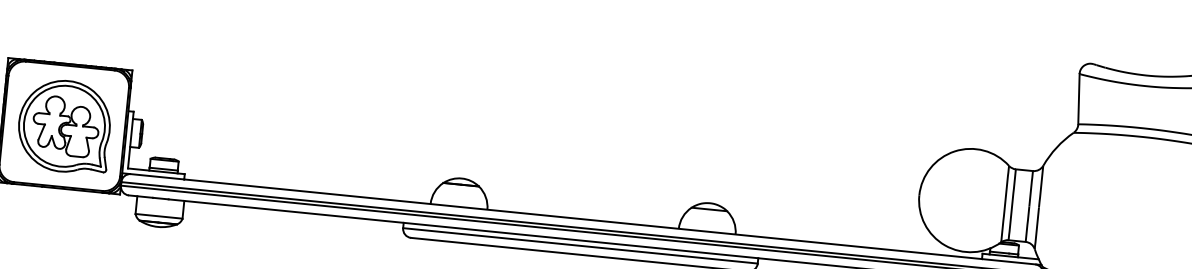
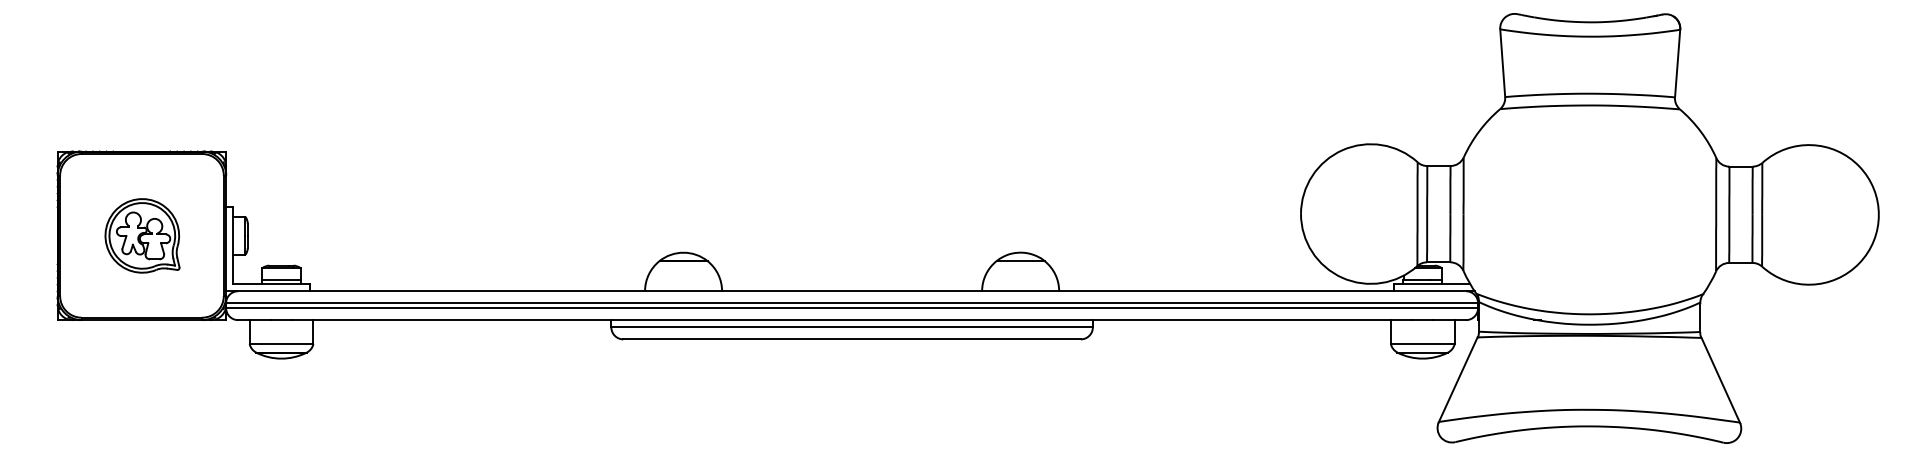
part: (64, 126) -> (142, 235), size x0.6

